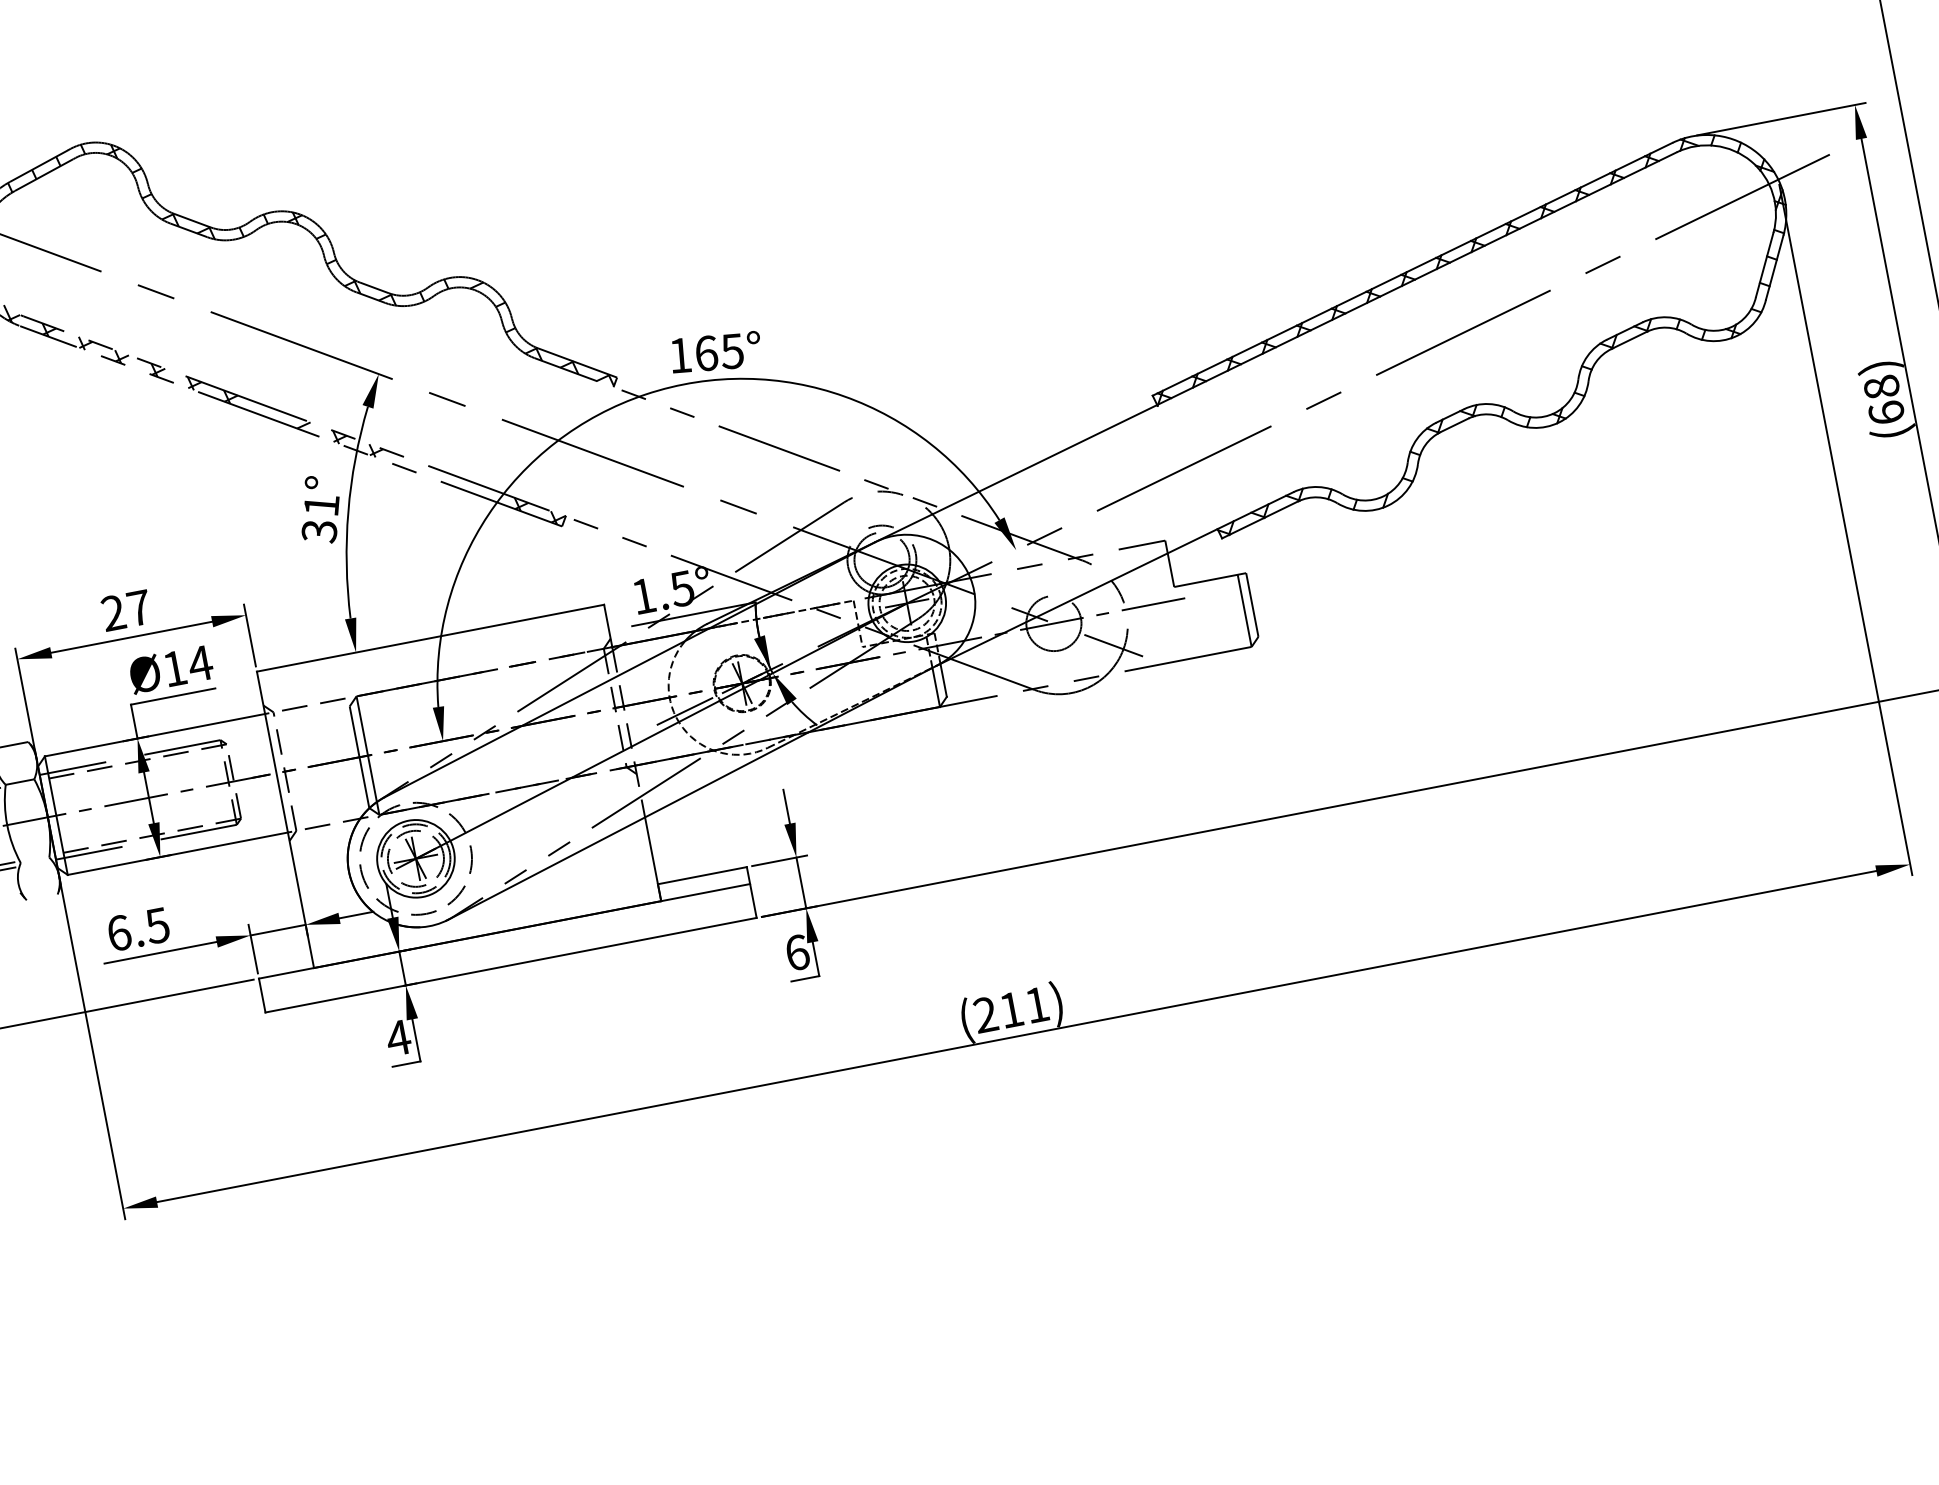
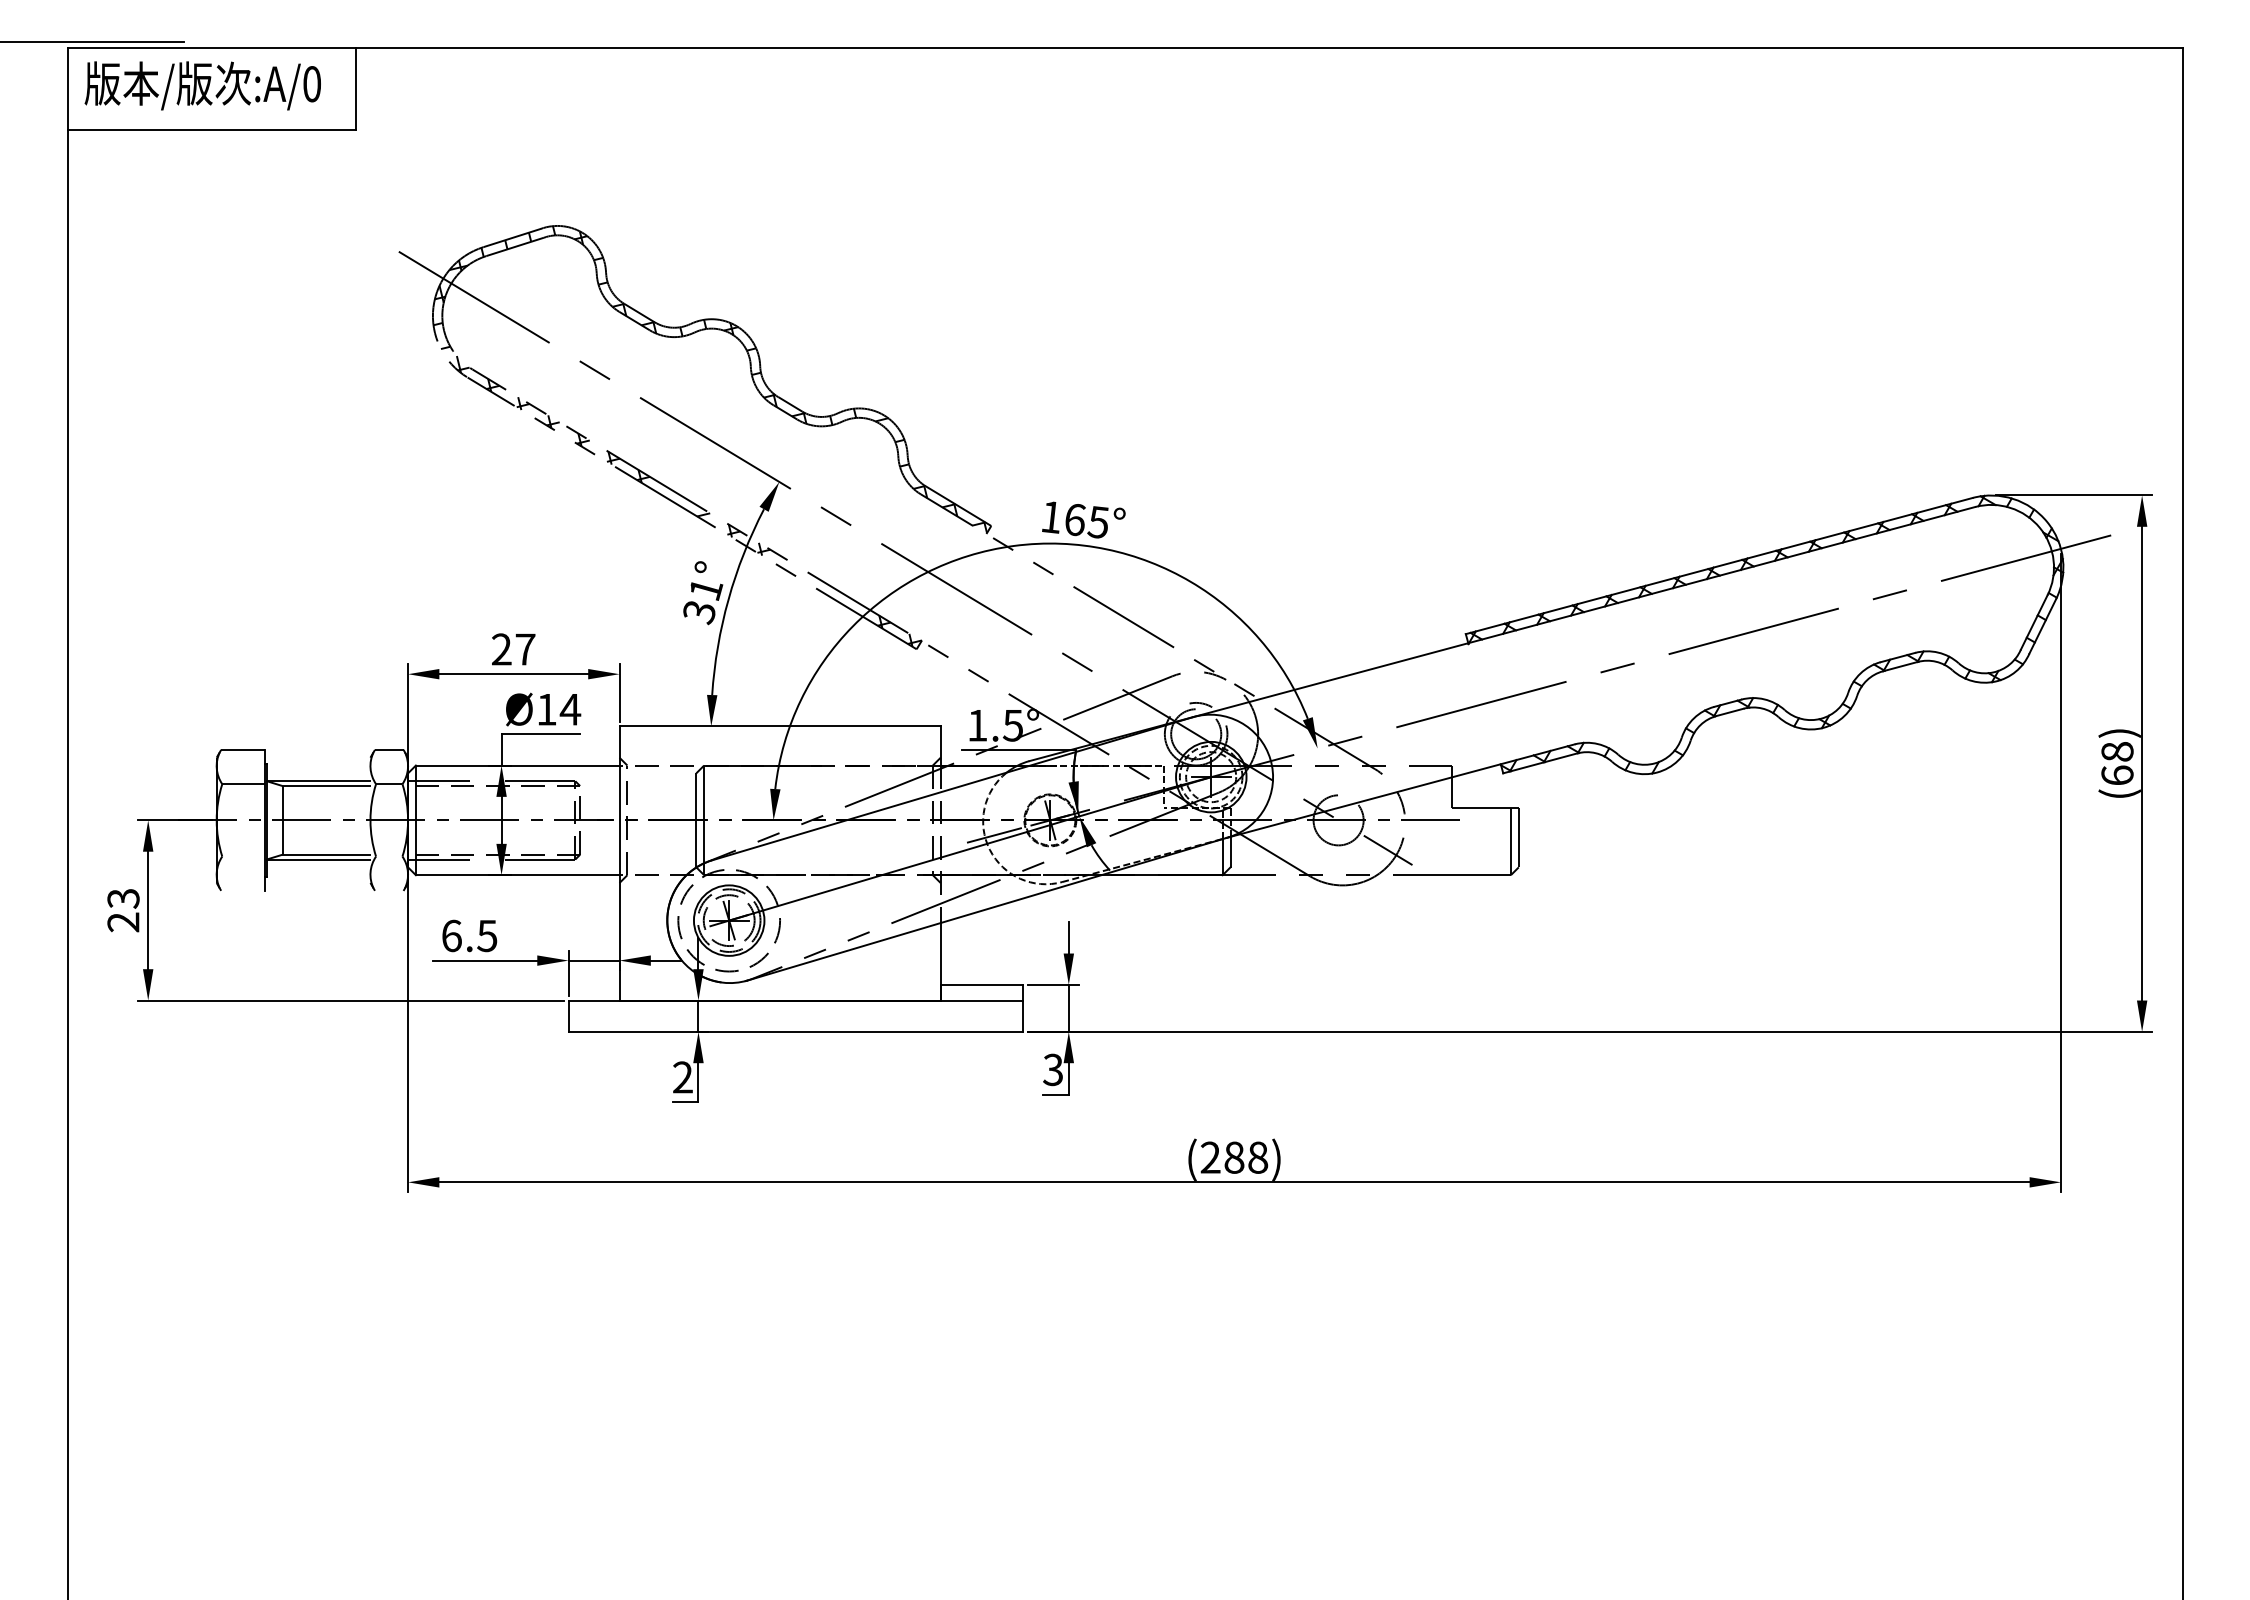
text: (797, 952) -> (1053, 1069), 6 -> 3
text: (1024, 1007) -> (1246, 1157), (211) -> (288)
text: (398, 1038) -> (682, 1077), 4 -> 2

